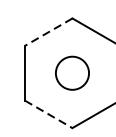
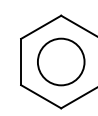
line: (47, 32) -> (40, 27), dashed -> solid
circle: (71, 72) -> (60, 61), size x1.67
line: (49, 115) -> (41, 97), dashed -> solid

